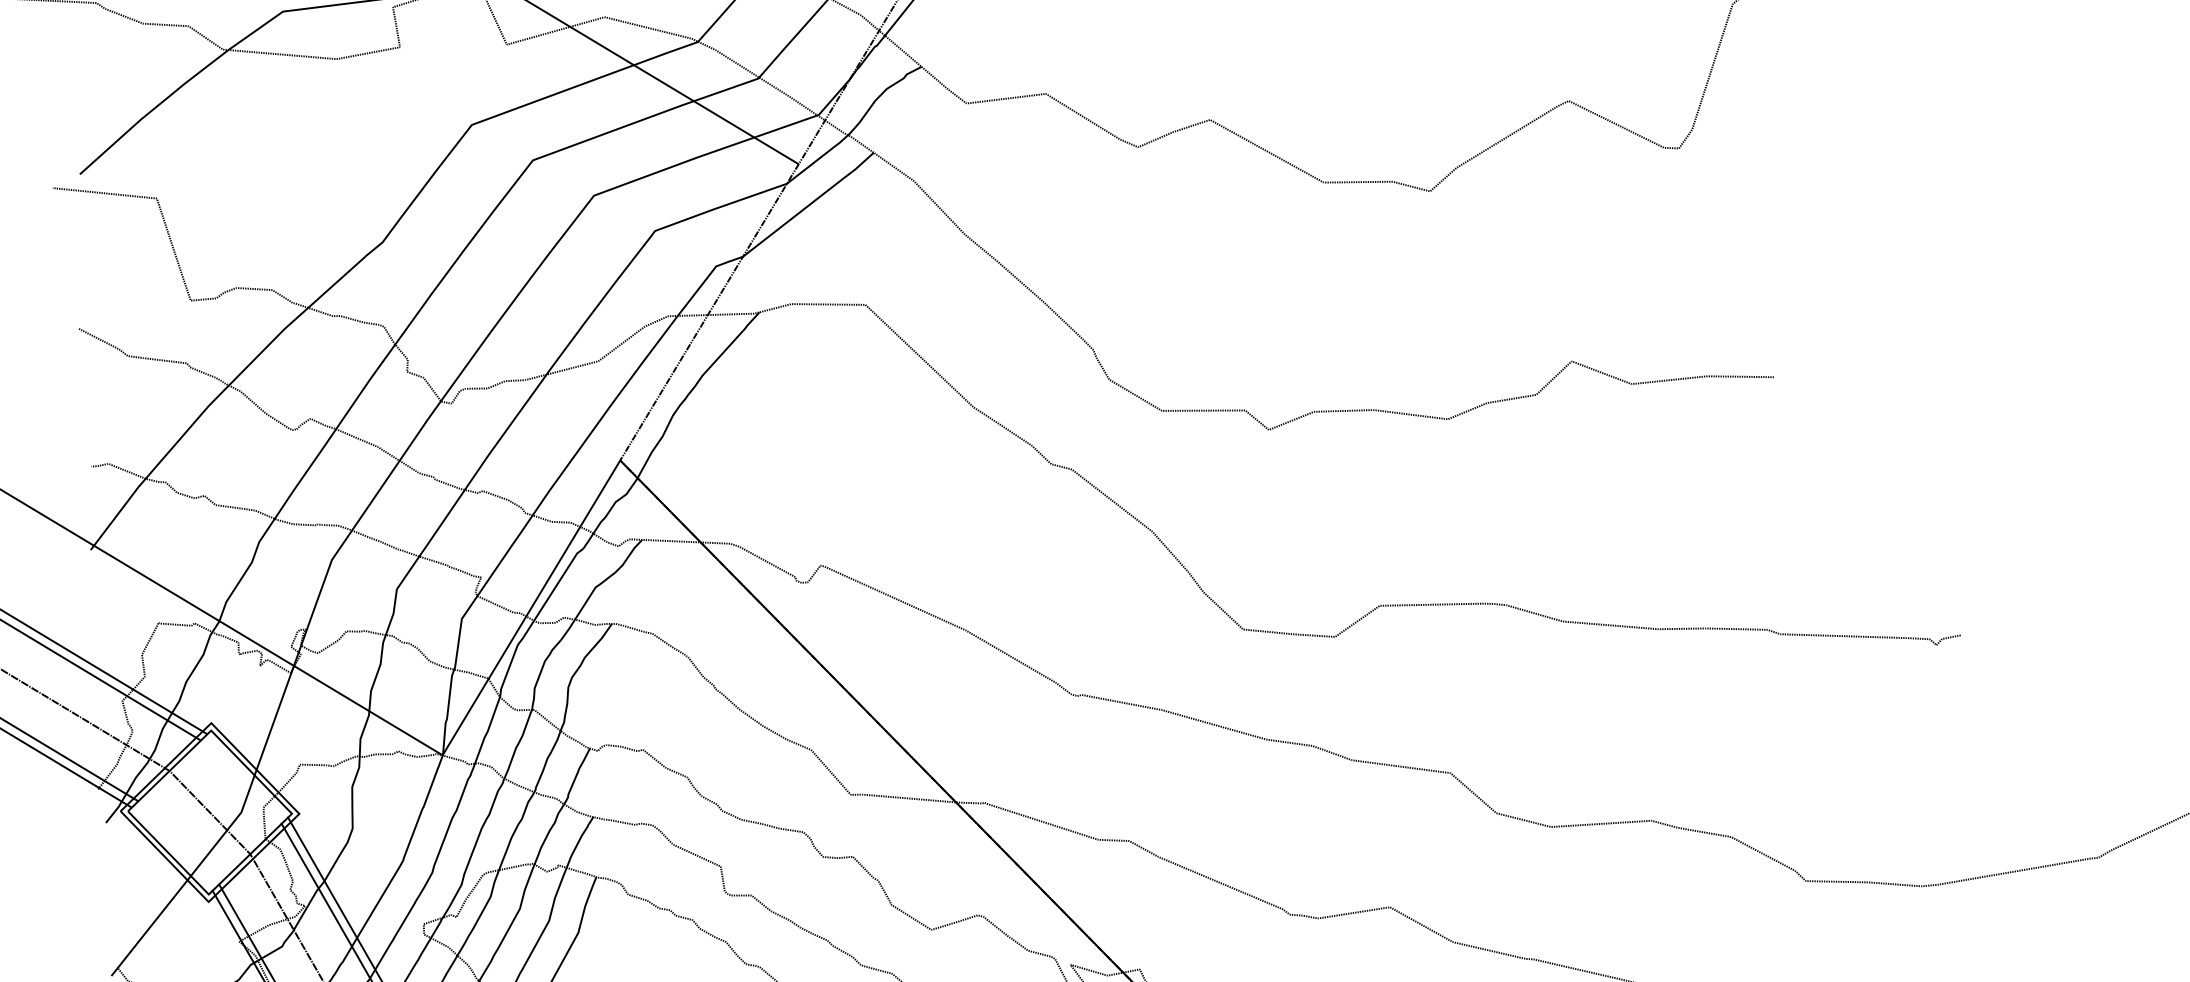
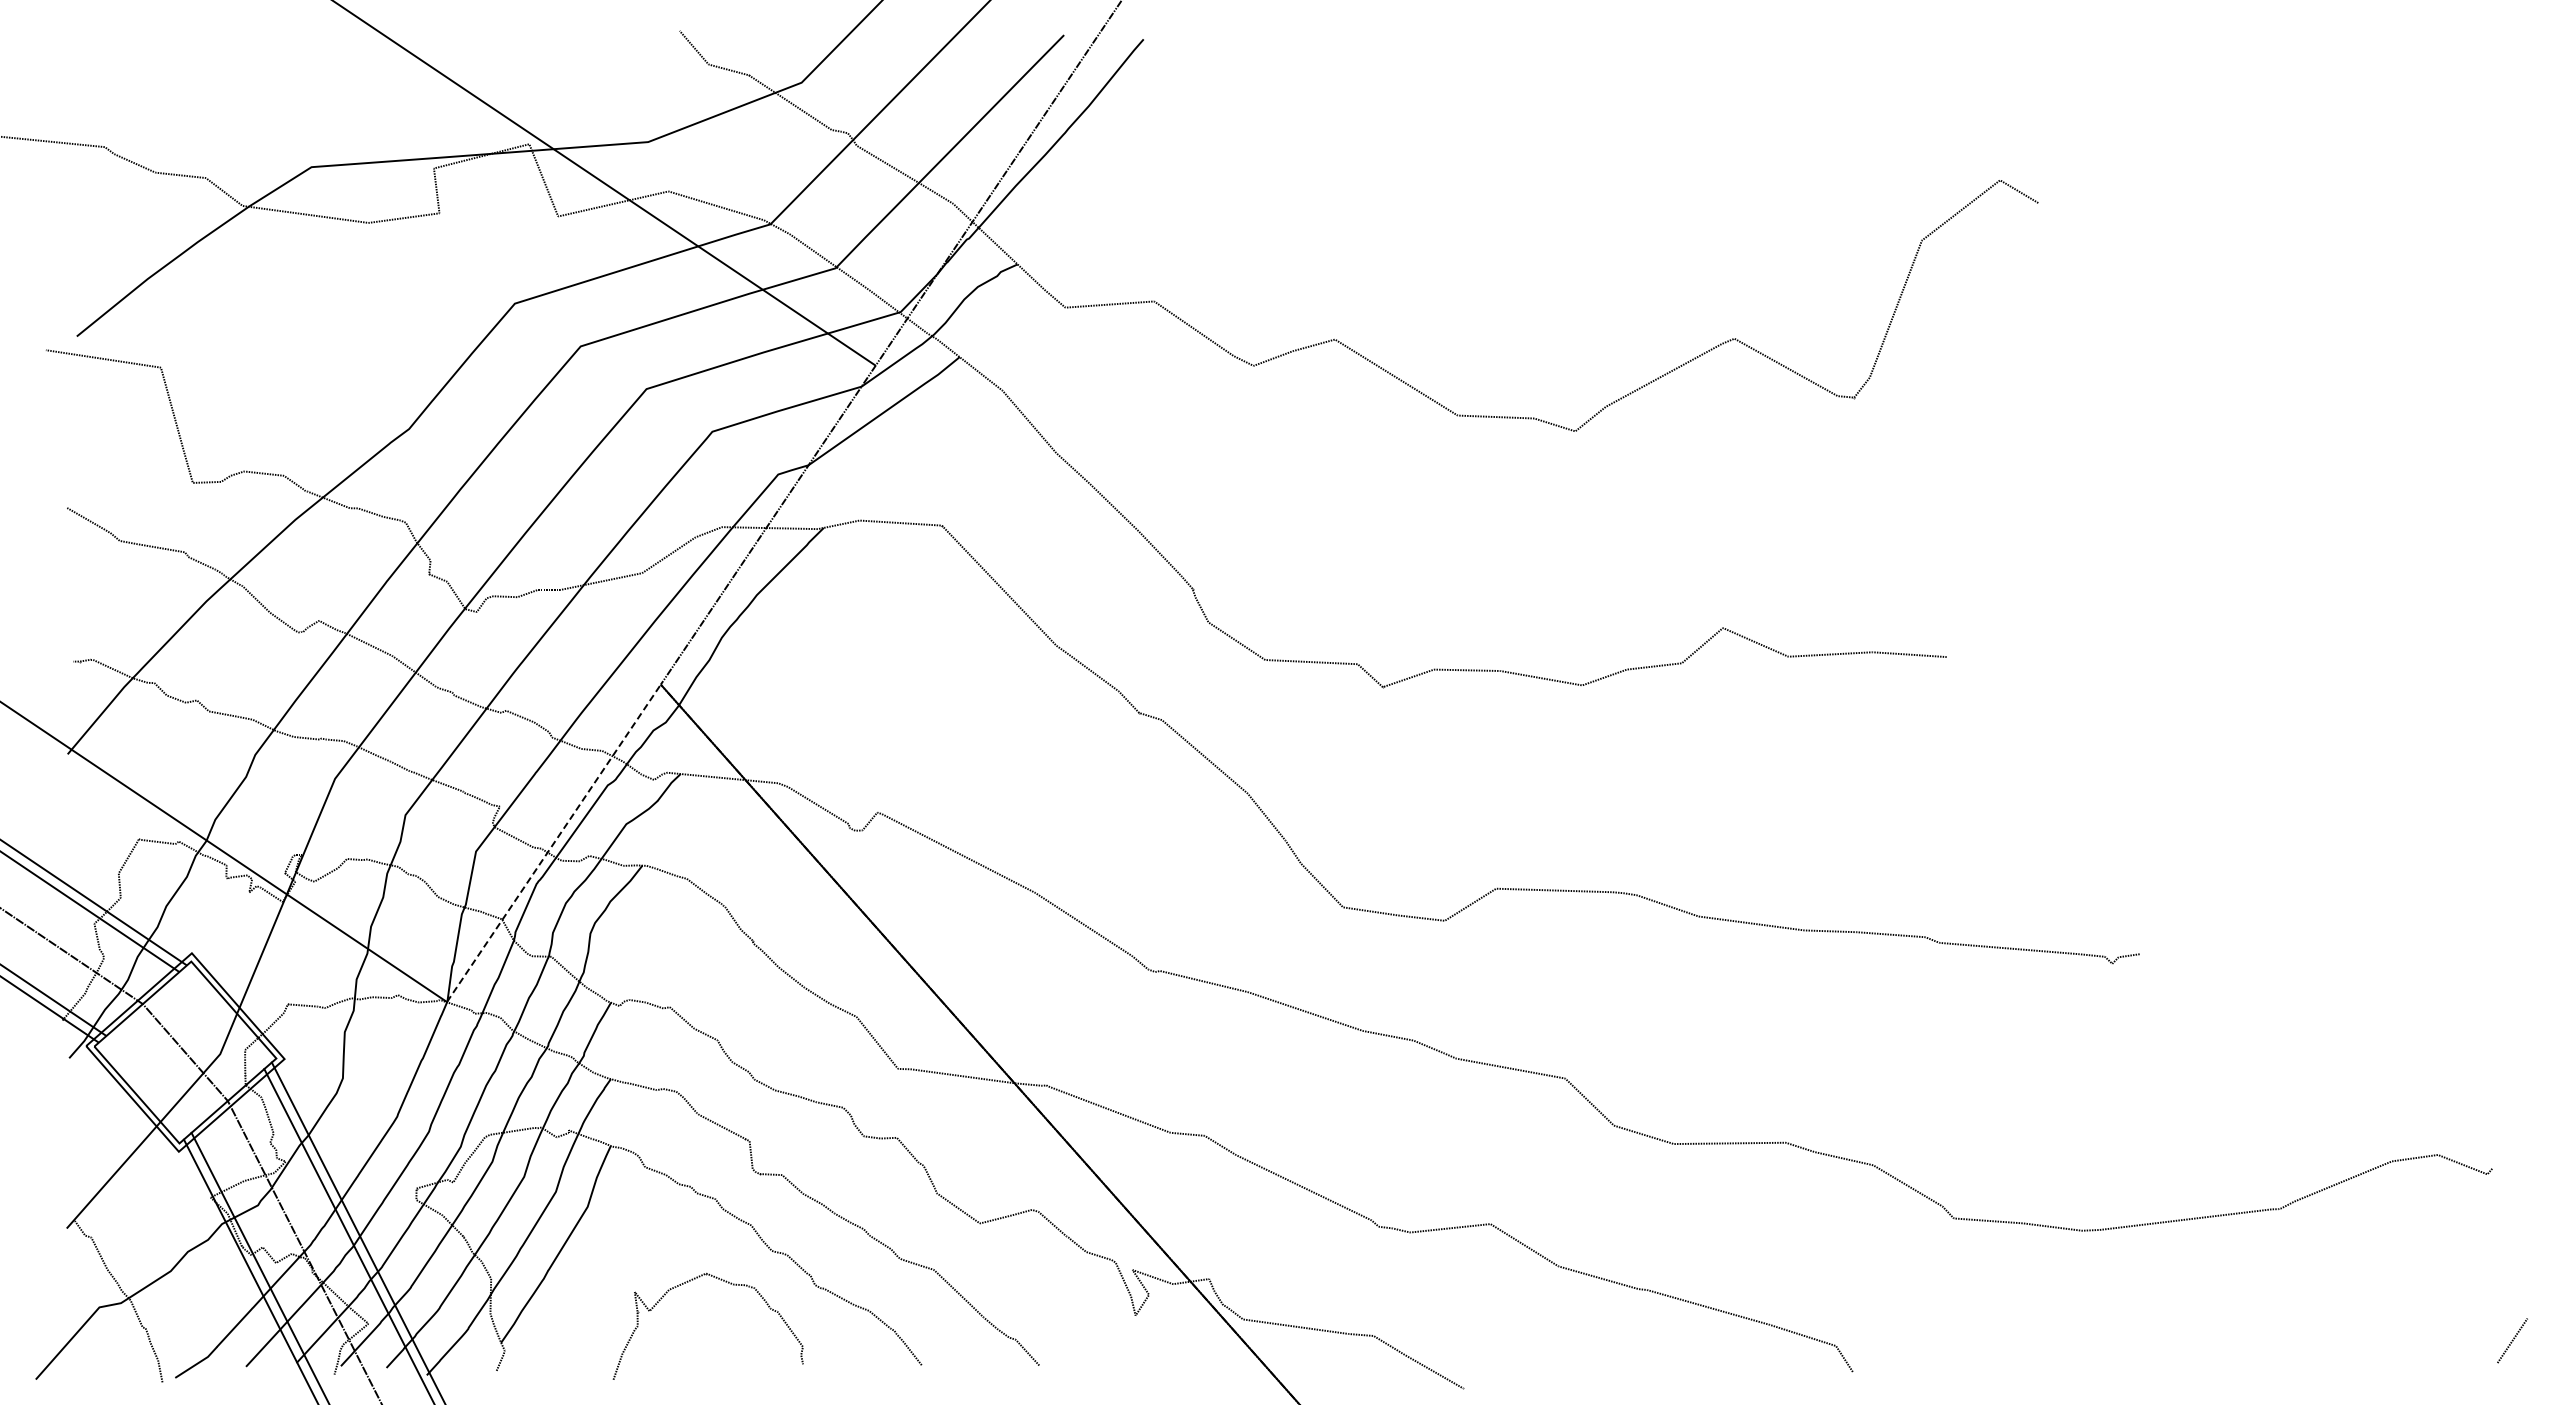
line: (531, 607) -> (554, 842), solid -> dashed

